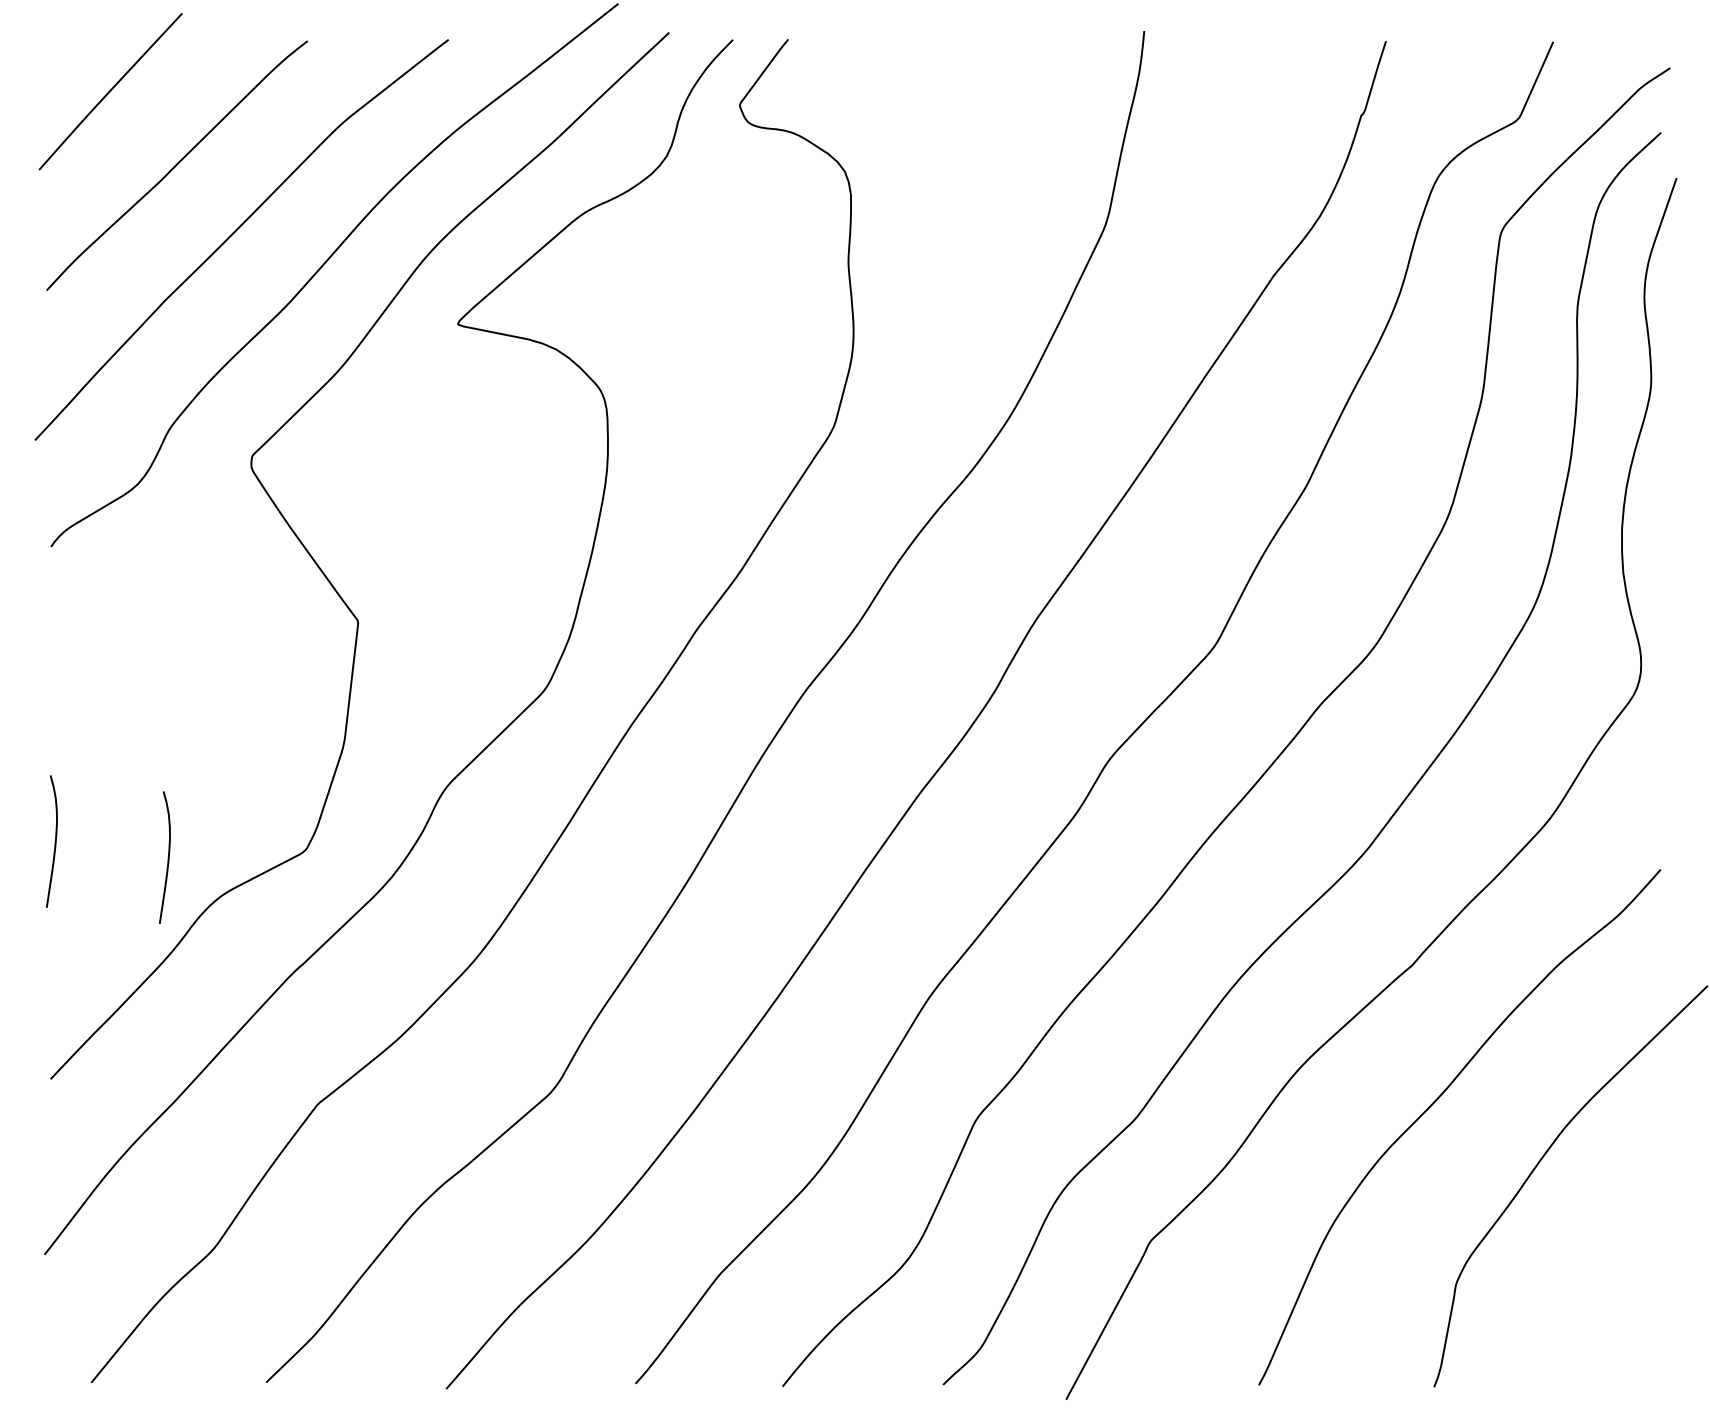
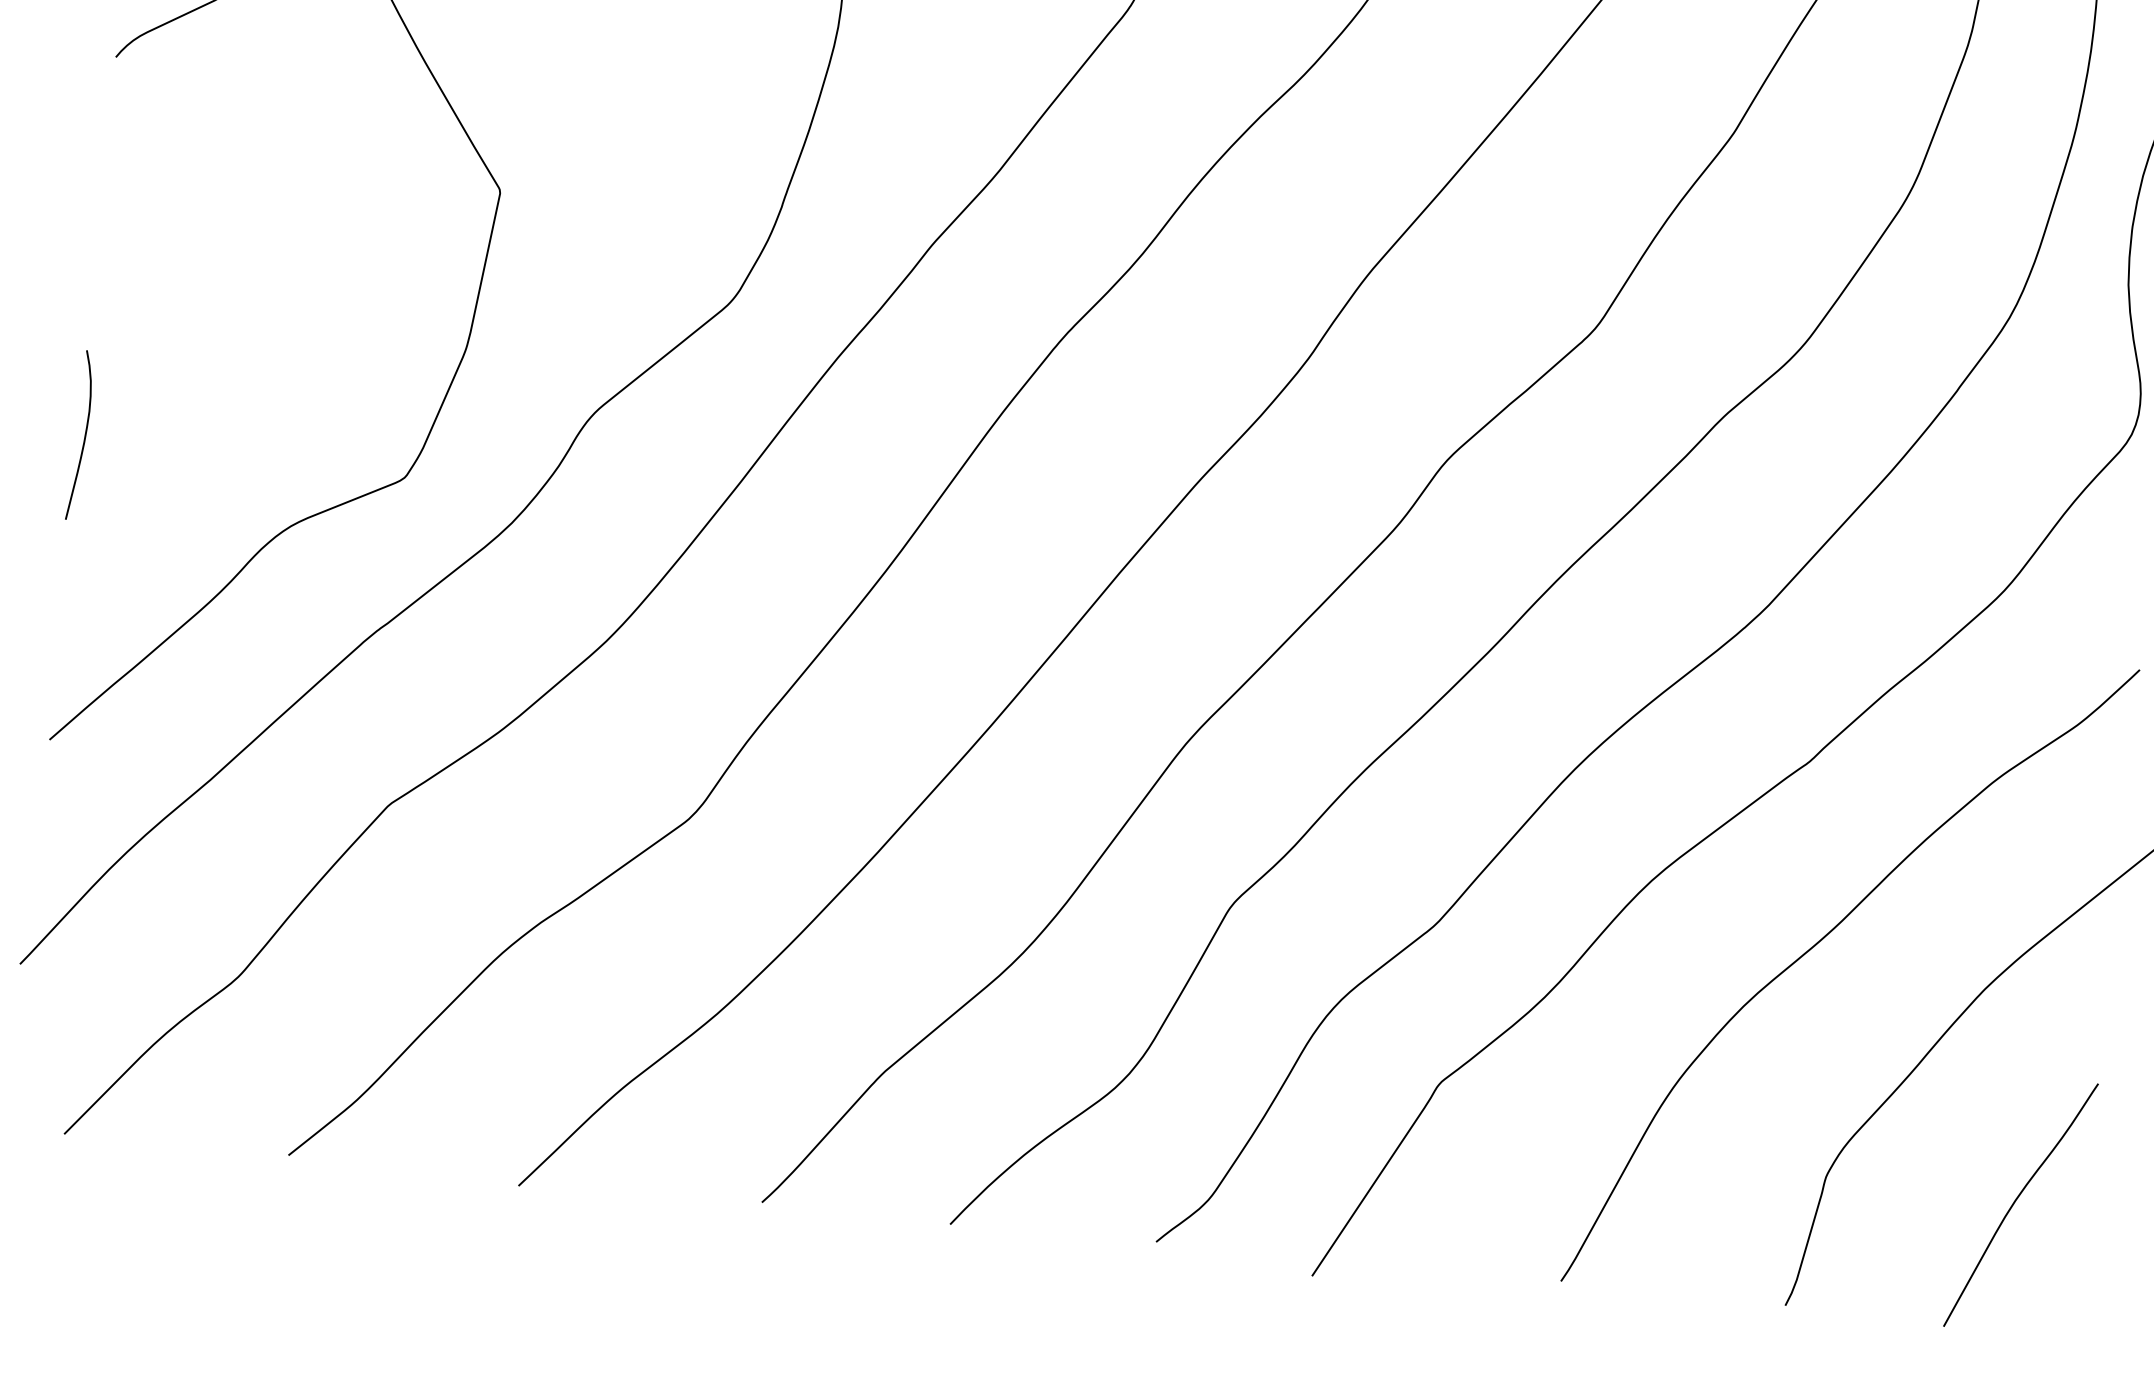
curve: (167, 857) -> (226, 470), removed
curve: (1604, 1290) -> (2015, 1202), added

